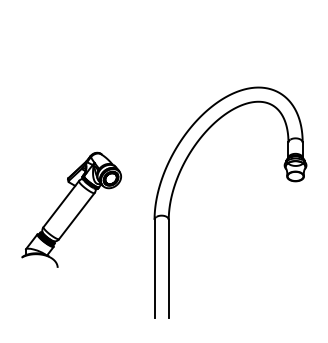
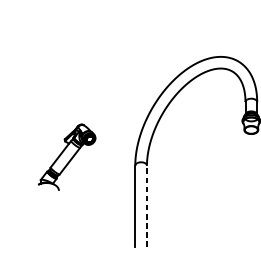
part: (71, 209) -> (66, 157), size x0.7
line: (168, 268) -> (146, 205), solid -> dashed

